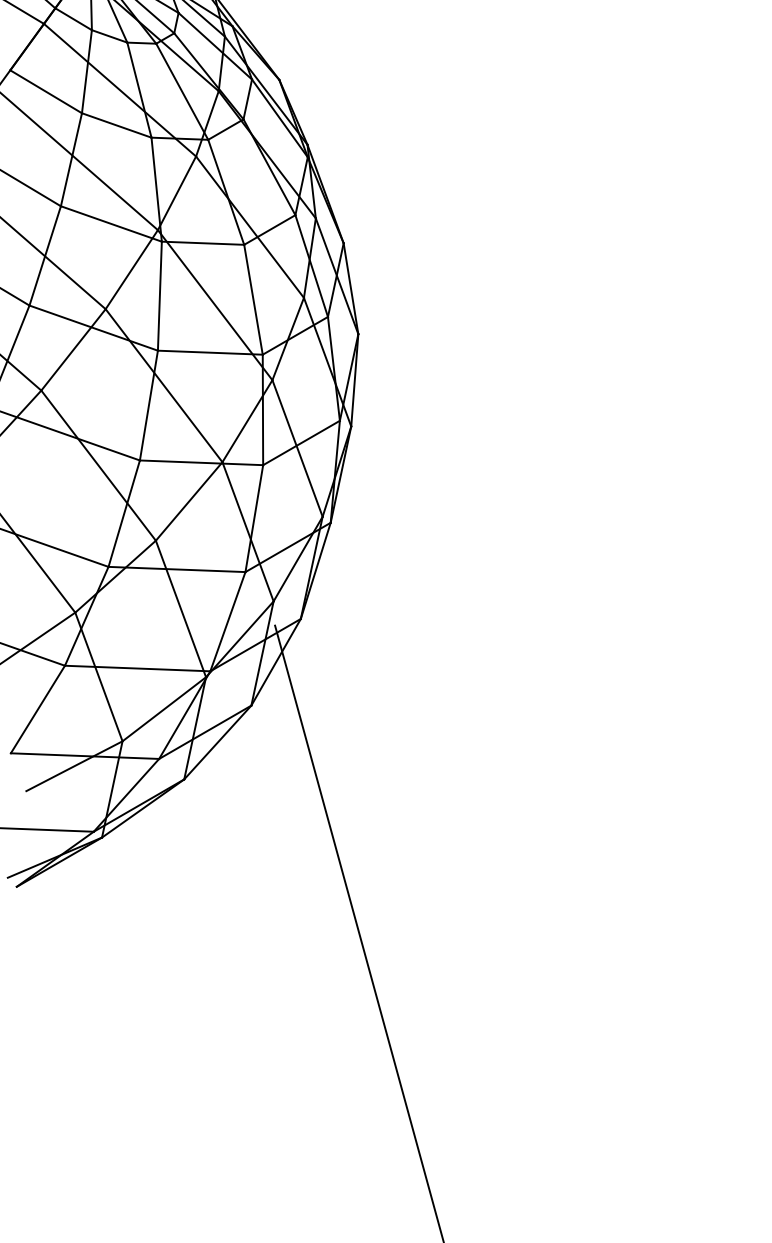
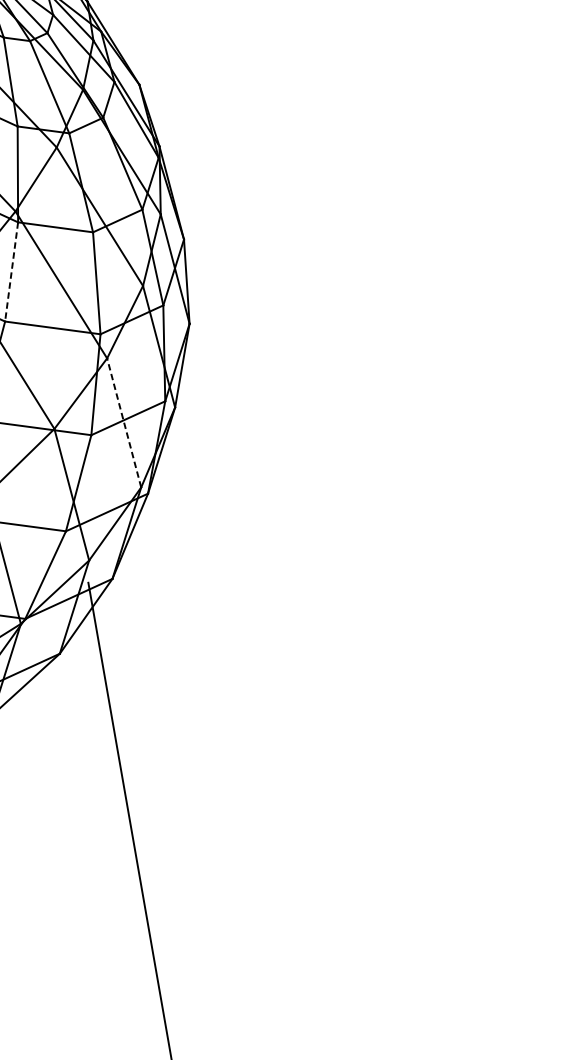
line: (159, 296) -> (11, 272), solid -> dashed
line: (297, 448) -> (124, 422), solid -> dashed

